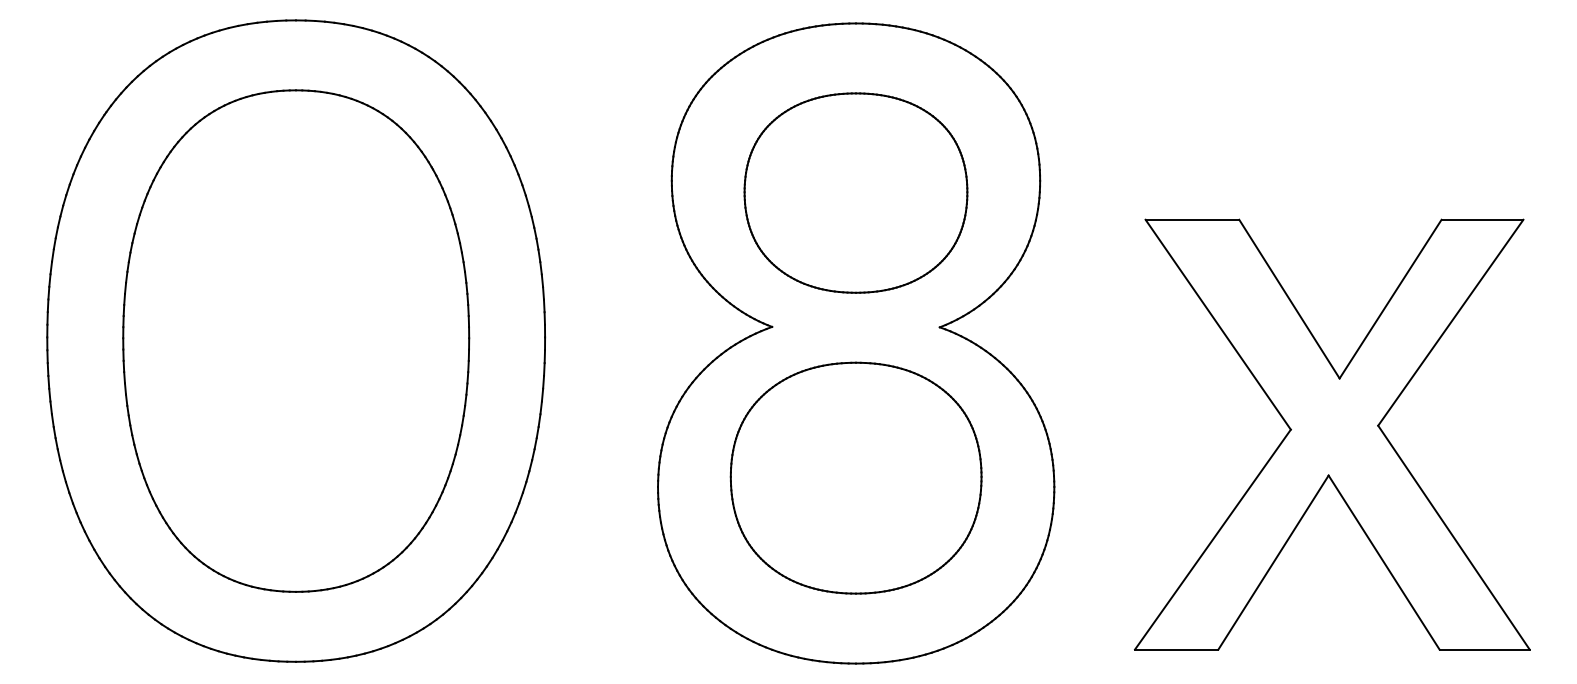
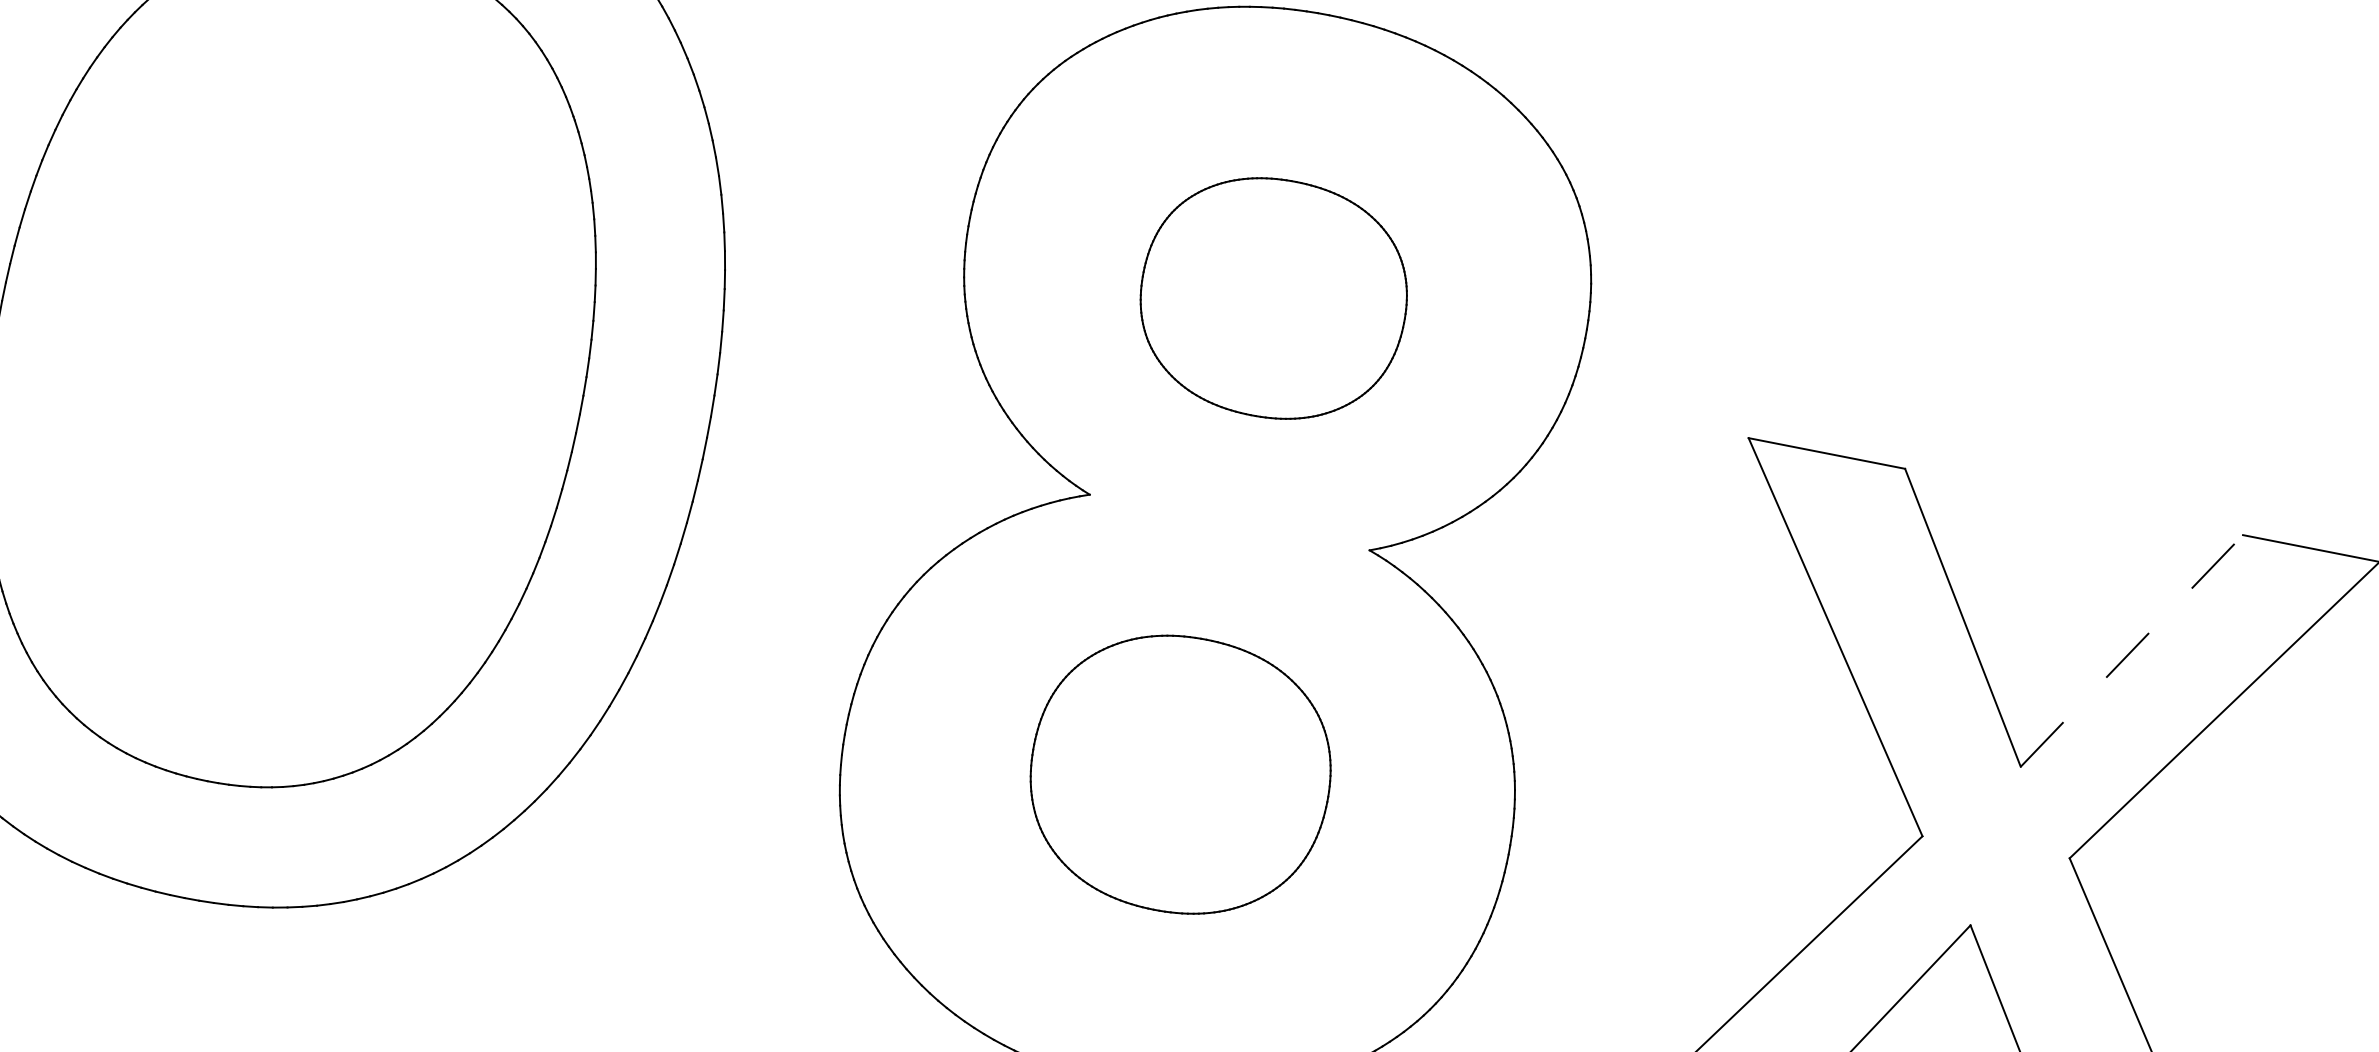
part: (855, 192) -> (1273, 297), size x0.7
line: (1390, 298) -> (2131, 649), solid -> dashed
part: (855, 477) -> (1179, 773), size x0.7

